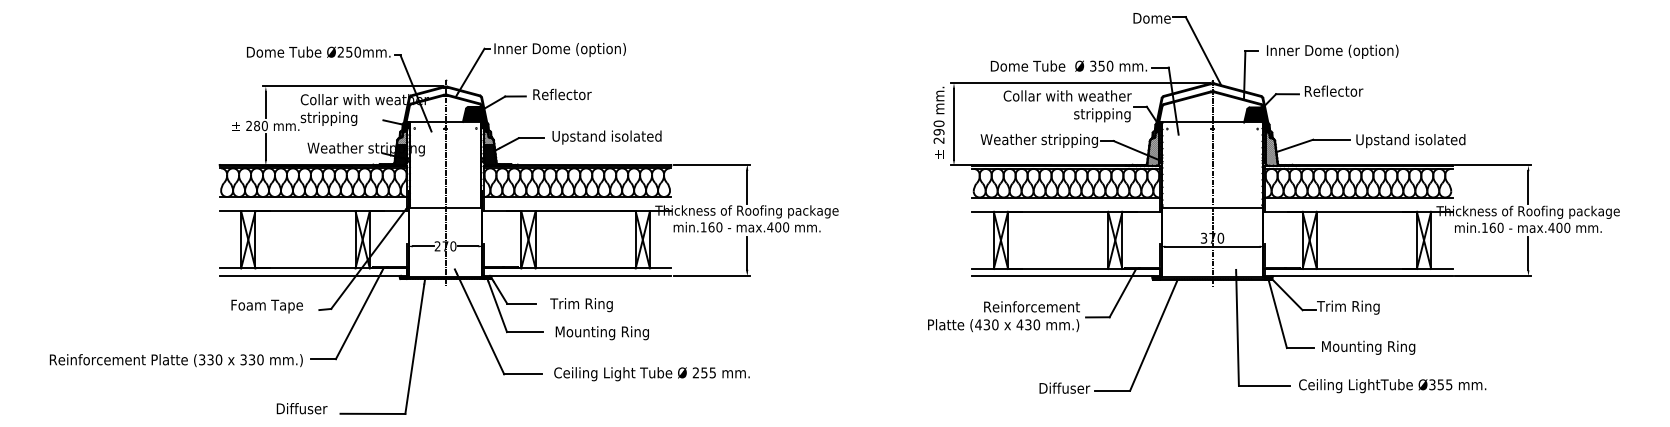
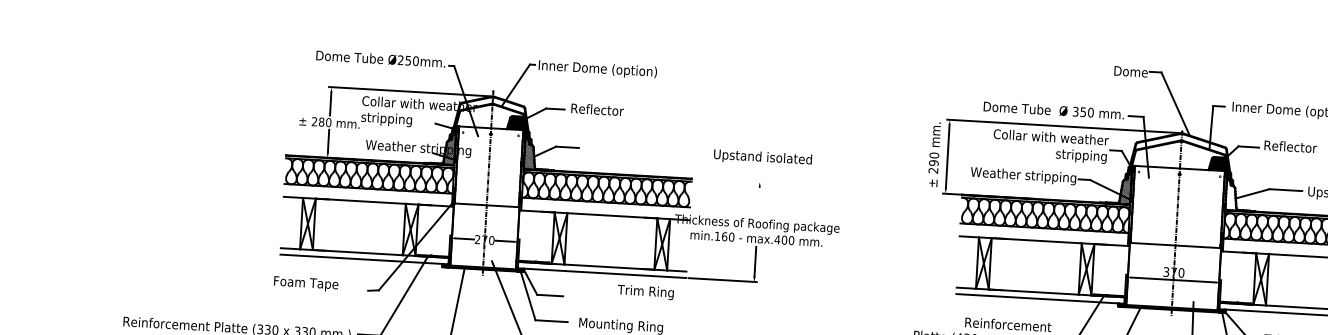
text: (606, 137) -> (762, 157), moved
hatch: (1272, 148) -> (1232, 194), removed
line: (712, 164) -> (728, 180), removed
line: (747, 186) -> (759, 201), removed
text: (581, 305) -> (645, 292), moved
text: (266, 306) -> (305, 283), moved

